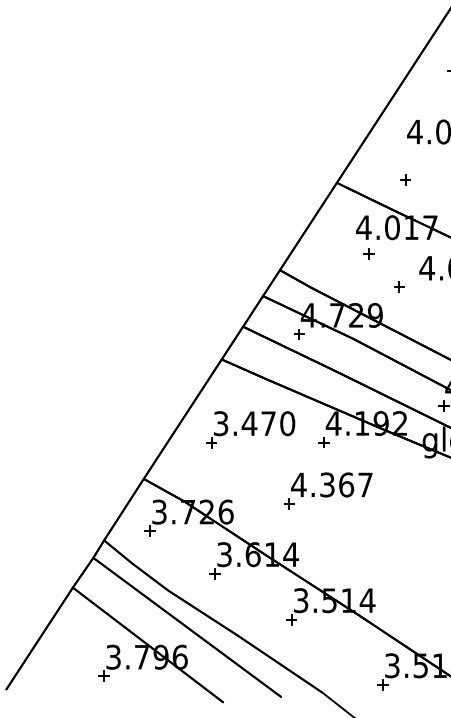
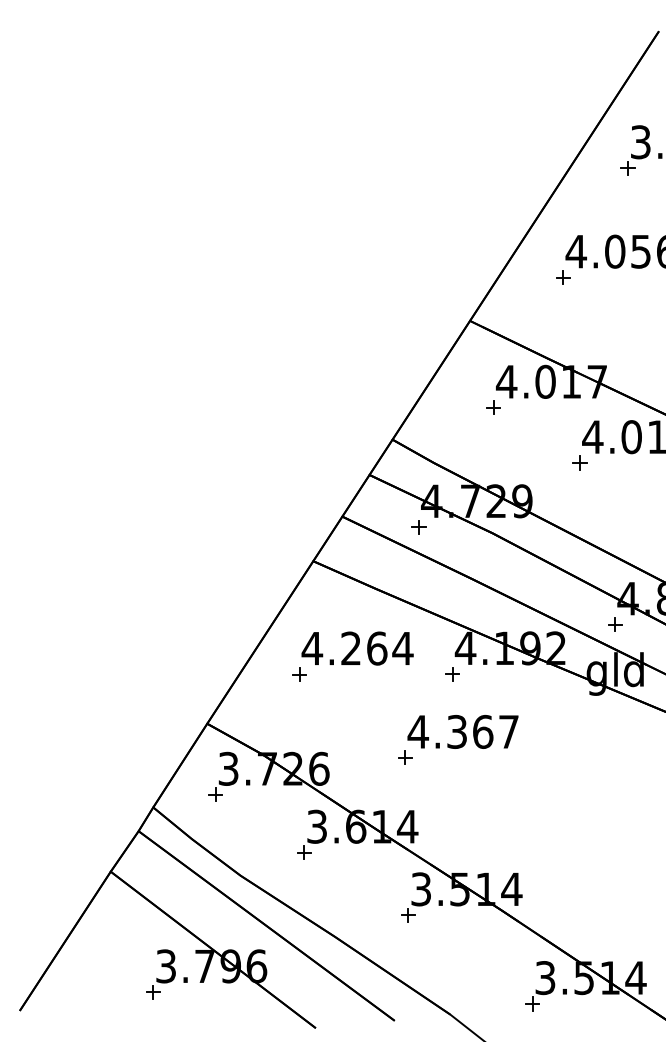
part: (405, 179) -> (563, 277), moved
part: (368, 253) -> (493, 407), moved
part: (398, 286) -> (579, 462), moved
text: (254, 423) -> (357, 648), 3.470 -> 4.264

